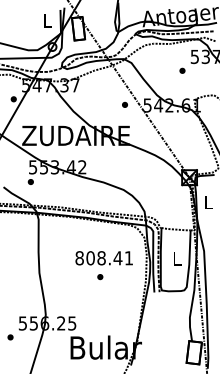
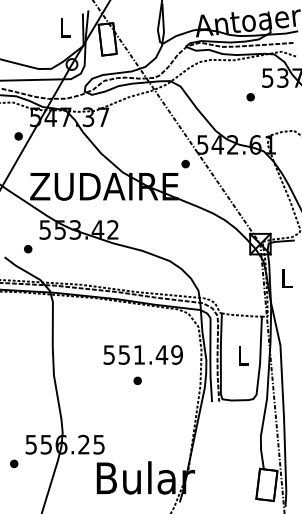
part: (124, 105) -> (185, 164), moved
part: (31, 182) -> (28, 249), moved
text: (103, 257) -> (142, 354), 808.41 -> 551.49

